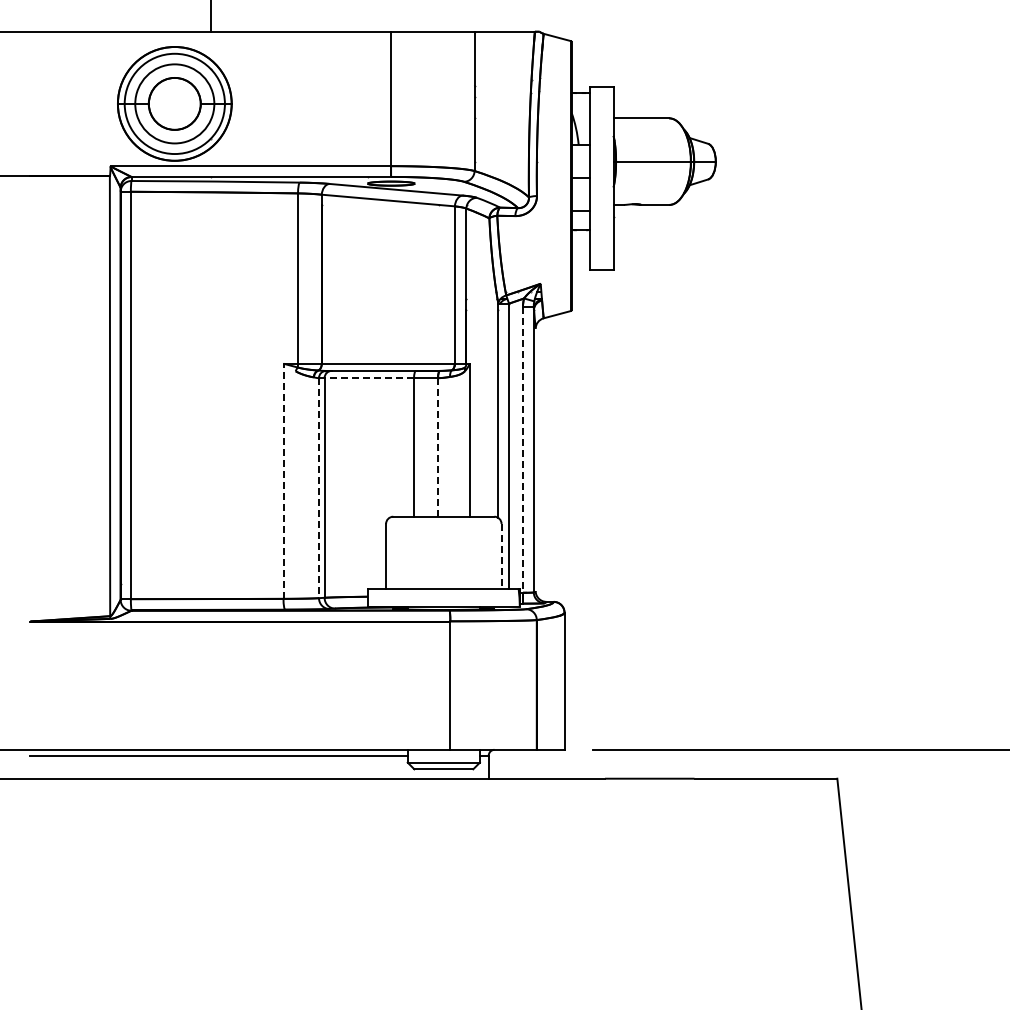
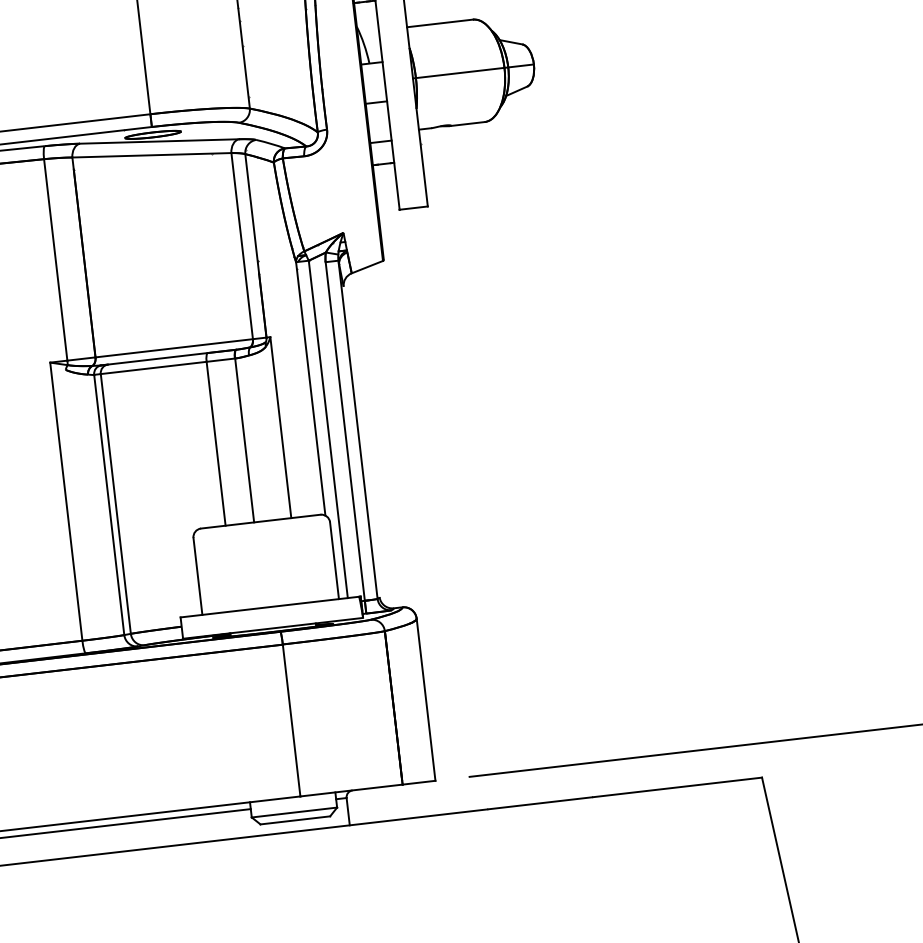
line: (369, 378) -> (153, 368), dashed -> solid
line: (438, 447) -> (245, 440), dashed -> solid
line: (523, 450) -> (345, 432), dashed -> solid
line: (283, 481) -> (66, 501), dashed -> solid
line: (318, 488) -> (108, 505), dashed -> solid
line: (501, 556) -> (334, 560), dashed -> solid

